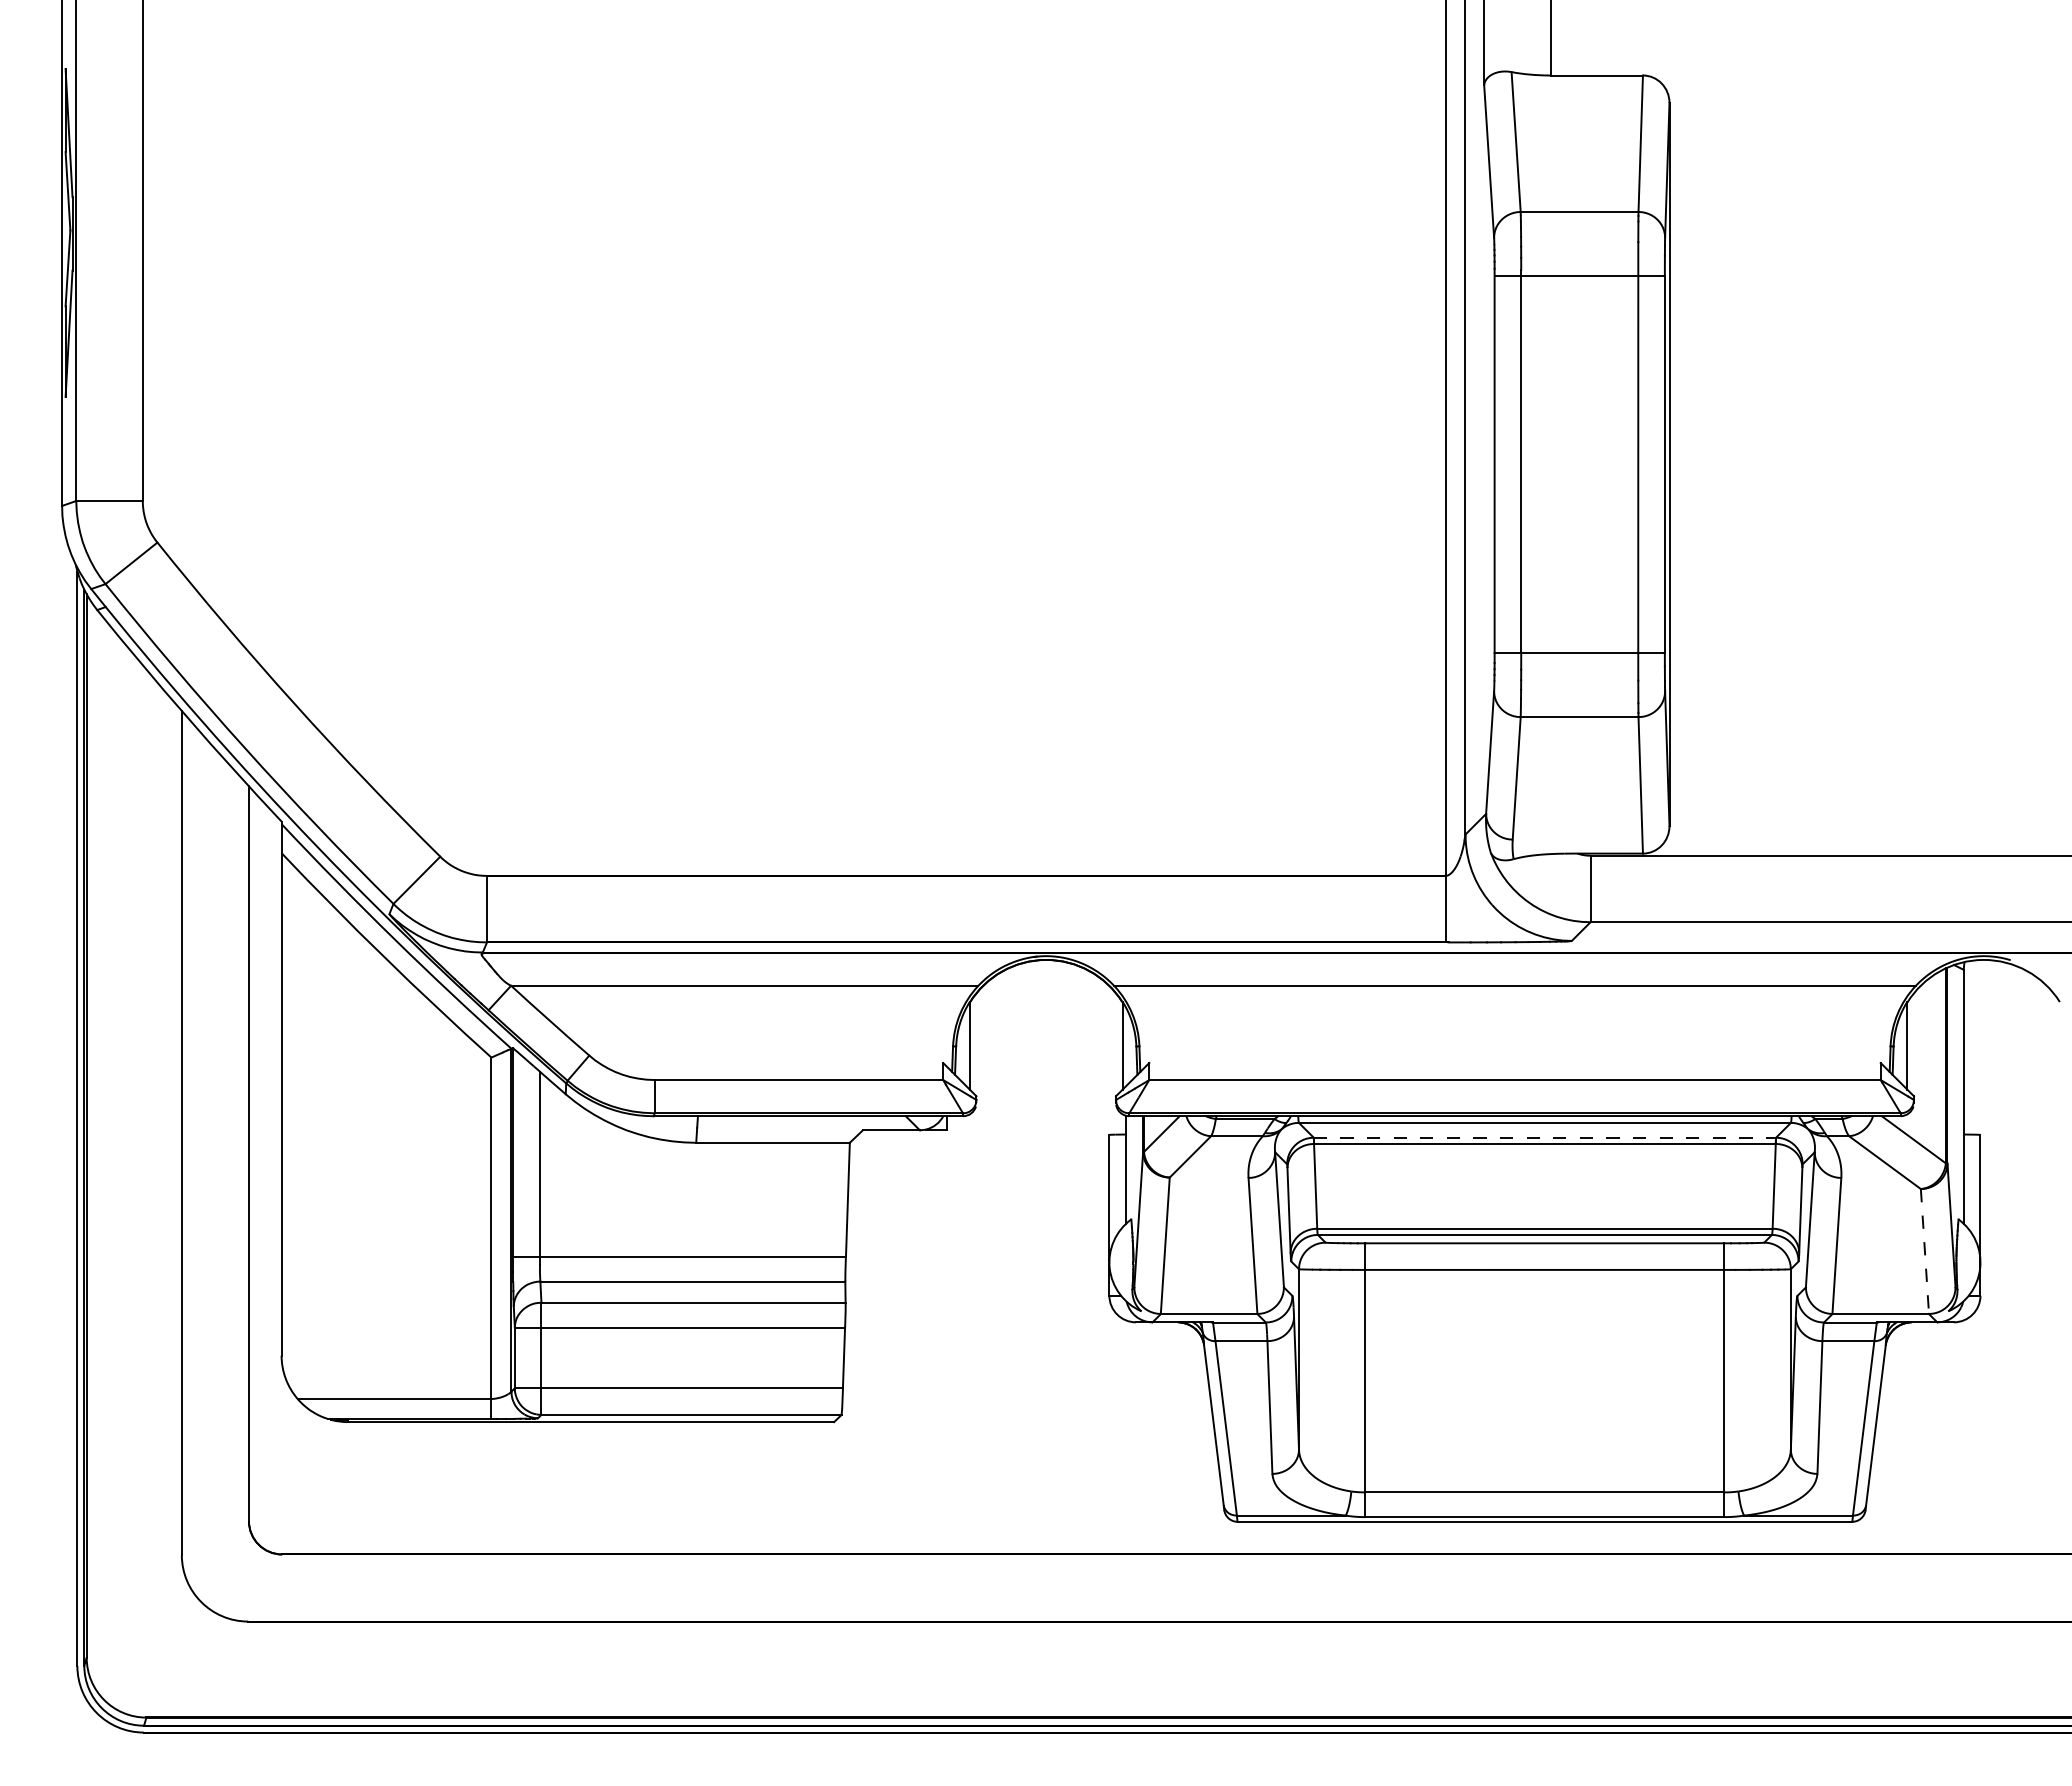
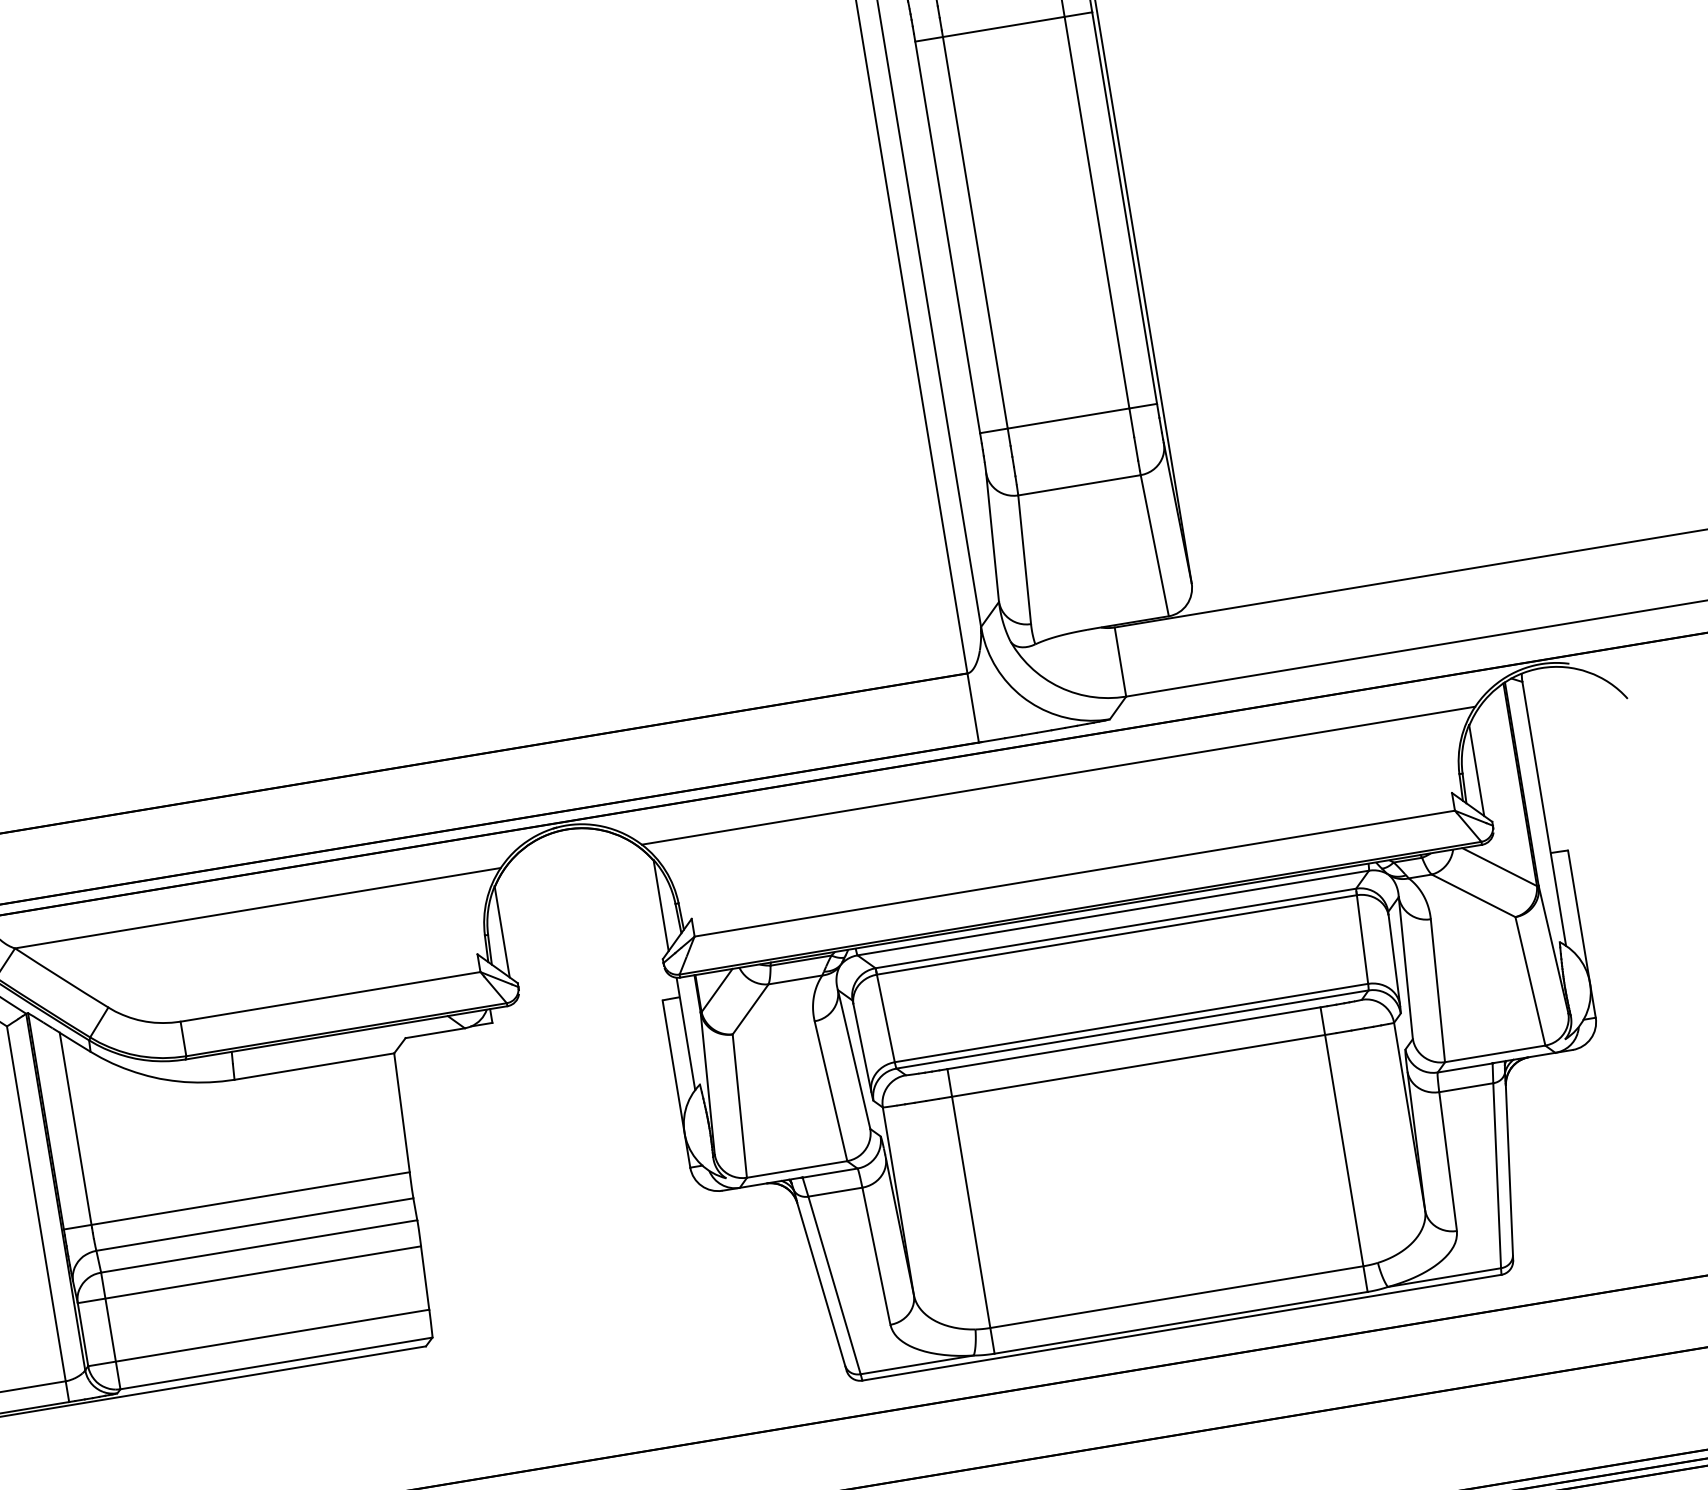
line: (1545, 1137) -> (1116, 928), dashed -> solid
line: (1924, 1251) -> (1529, 981), dashed -> solid

